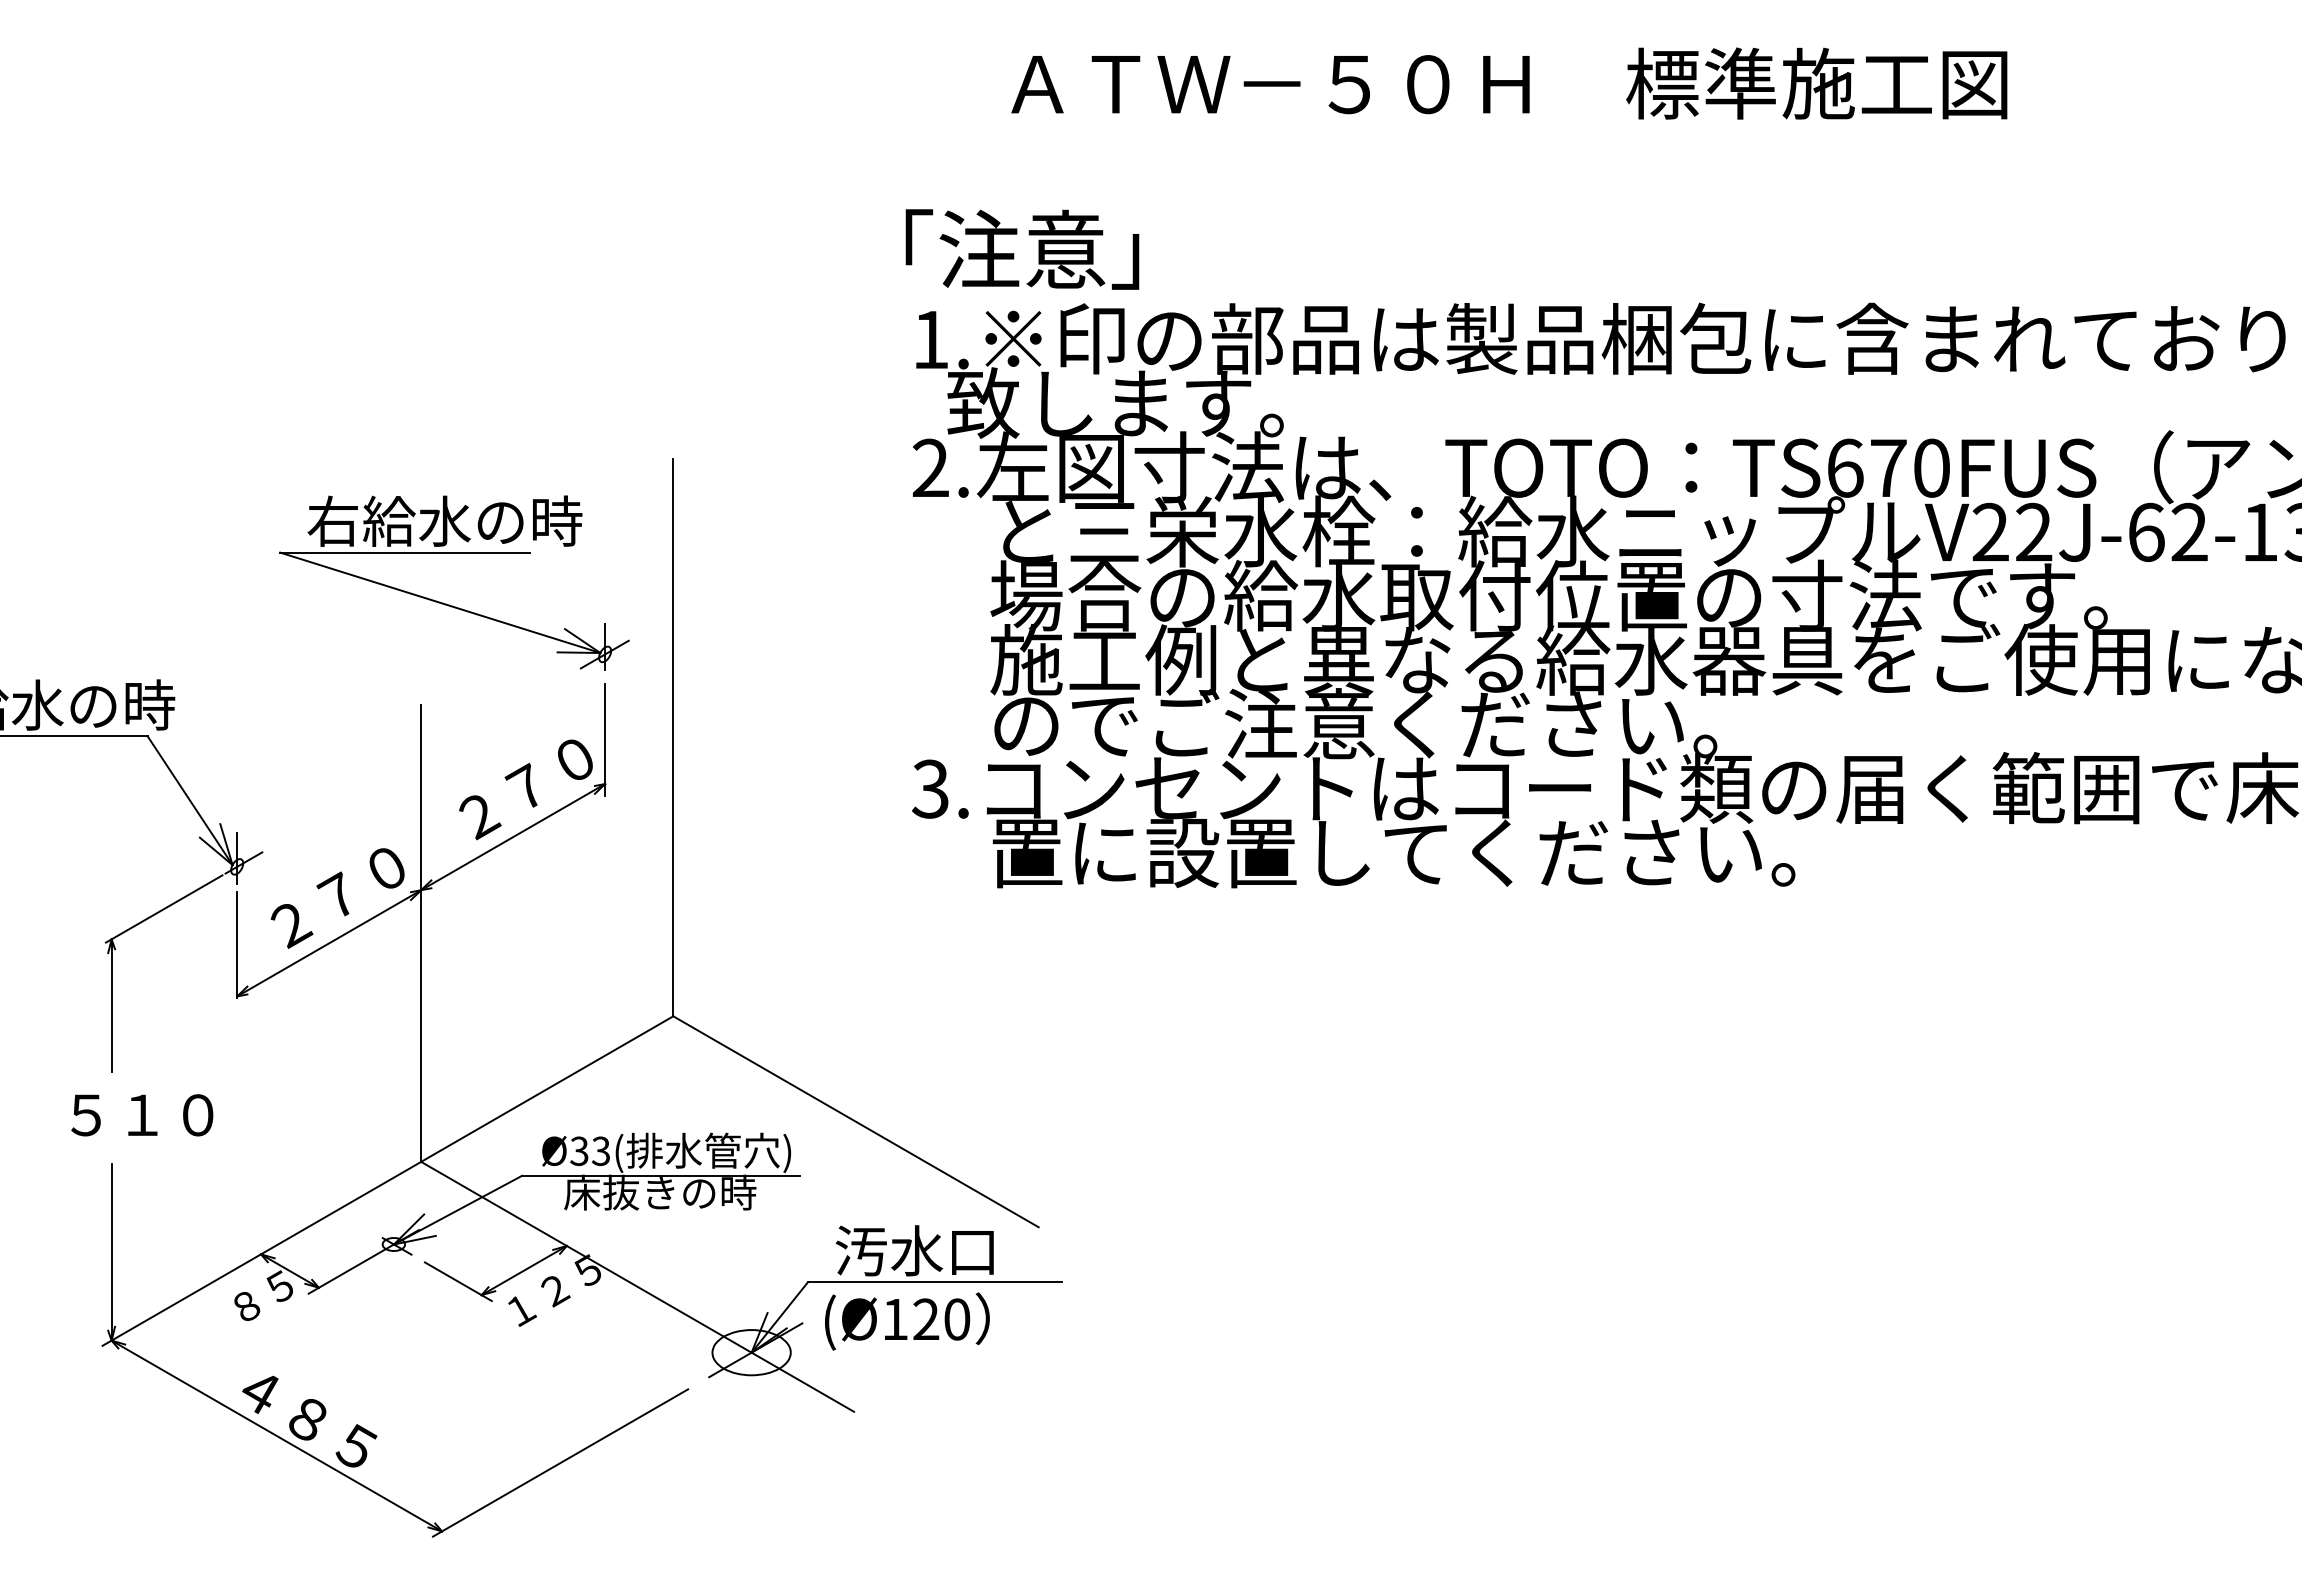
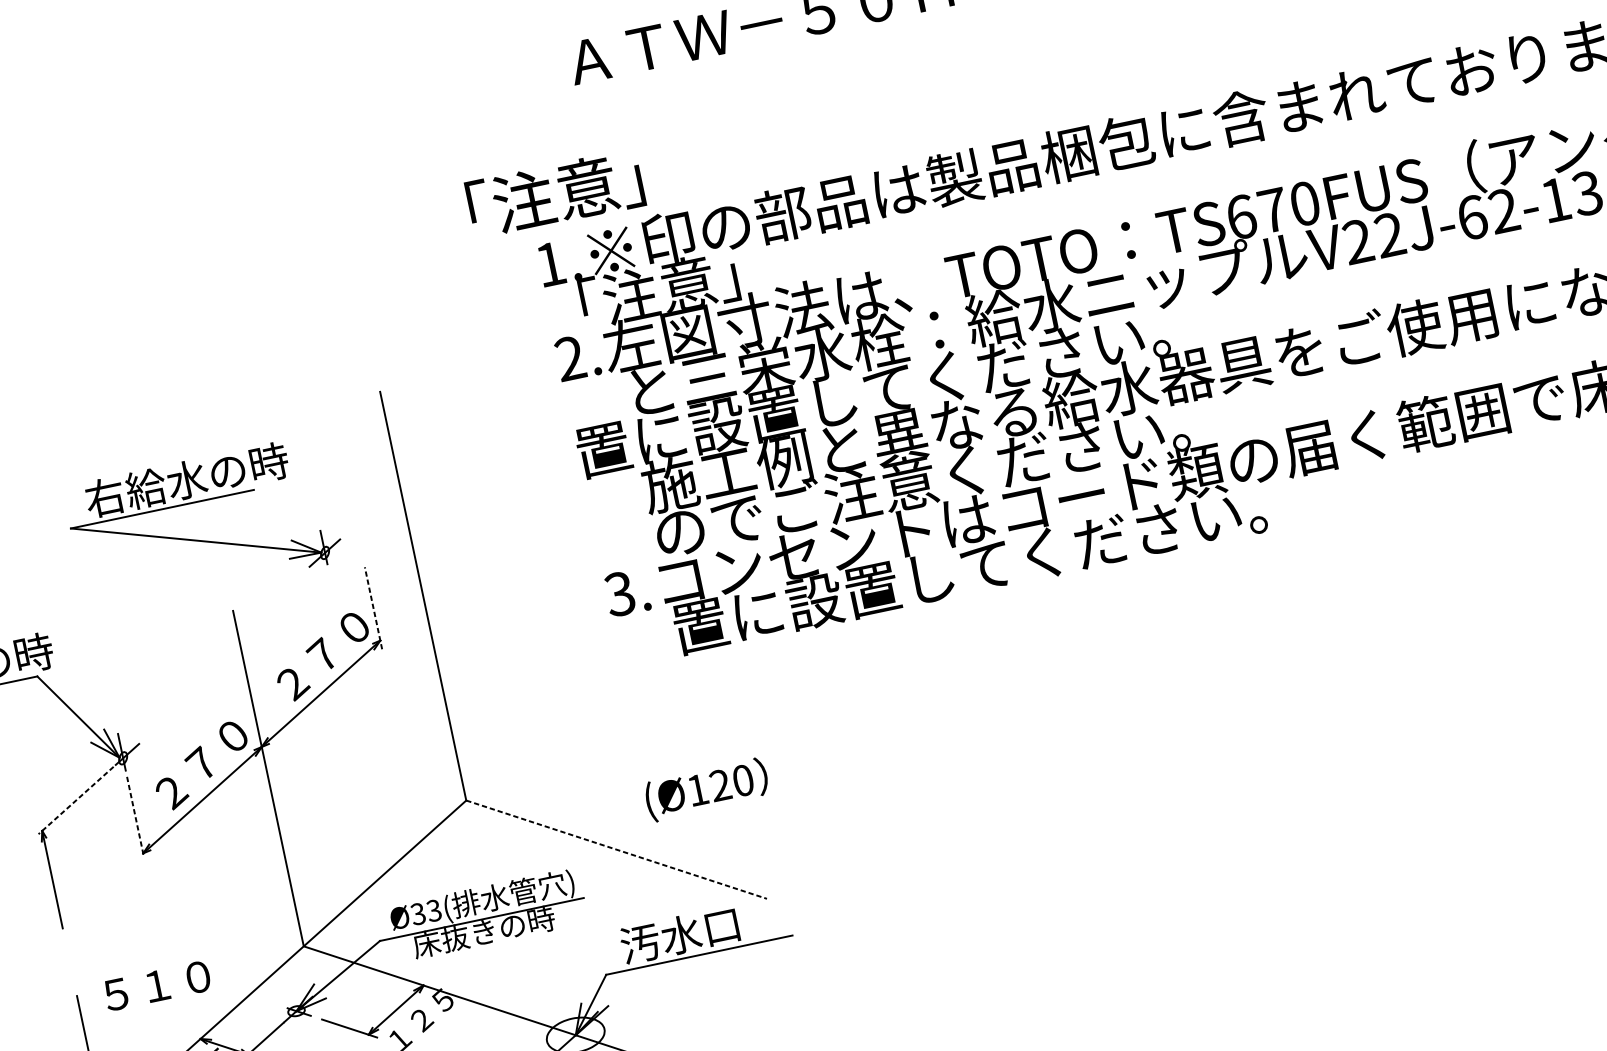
text: (1022, 249) -> (555, 194), moved
text: (1115, 402) -> (695, 281), 致します。 -> 「注意」
text: (1510, 595) -> (1015, 362), 場合の給水取付位置の寸法です。 -> 置に設置してください。
part: (446, 603) -> (200, 540), moved
line: (605, 739) -> (373, 607), solid -> dashed
line: (163, 909) -> (75, 800), solid -> dashed
line: (237, 944) -> (135, 815), solid -> dashed
text: (142, 1115) -> (157, 986), moved
line: (856, 1121) -> (616, 849), solid -> dashed
text: (907, 1321) -> (707, 789), moved

